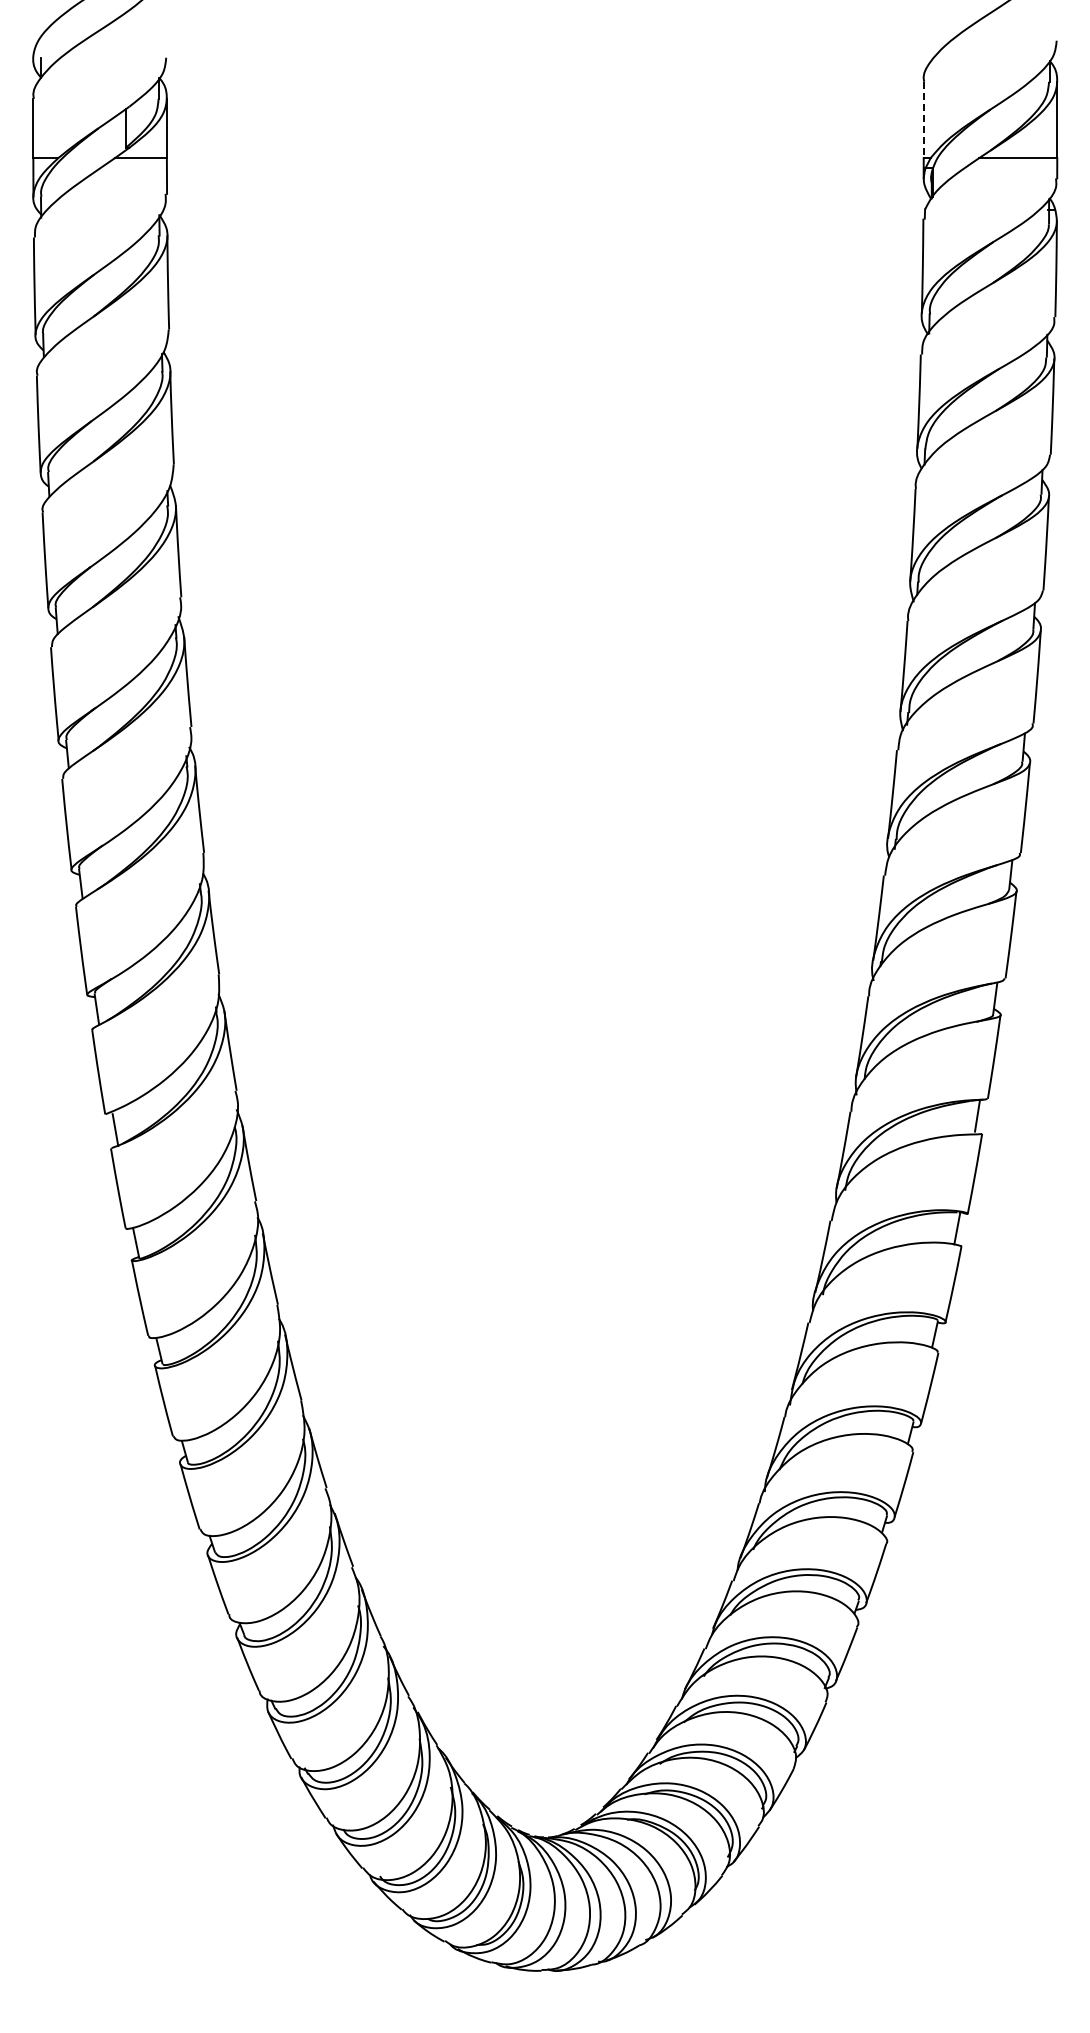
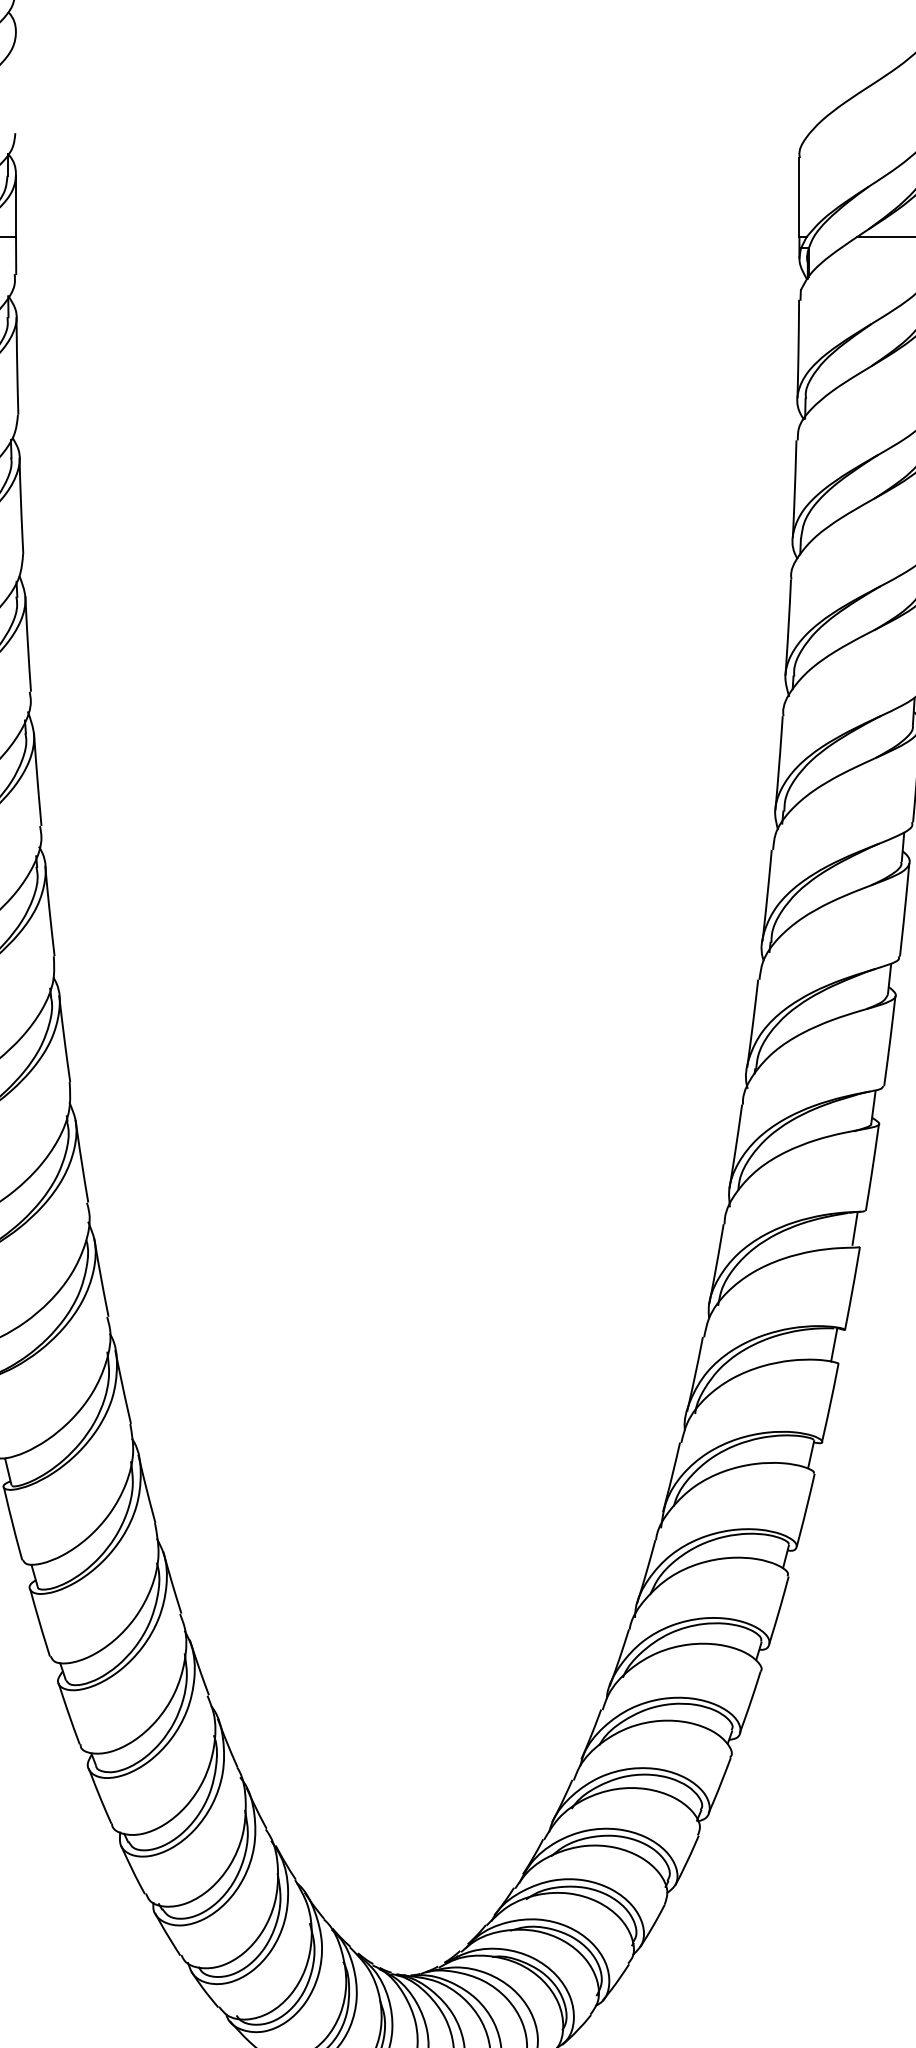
line: (923, 120) -> (799, 198), dashed -> solid

